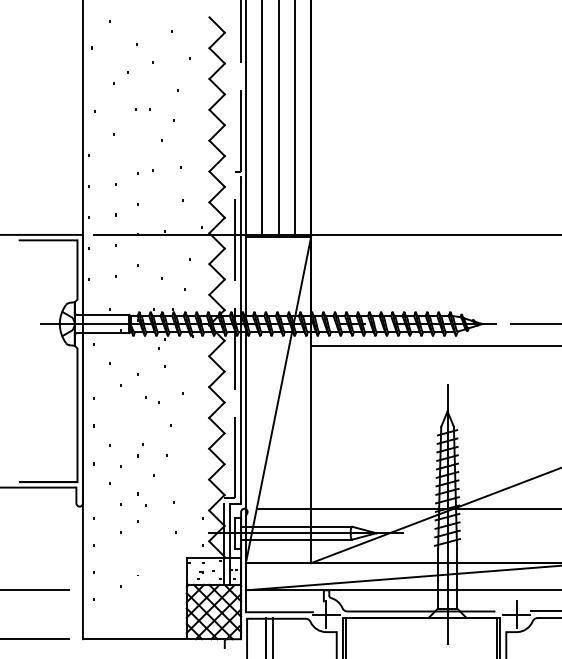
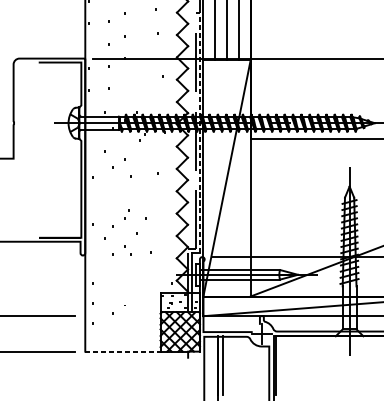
line: (240, 339) -> (199, 134), solid -> dashed
line: (134, 639) -> (122, 351), solid -> dashed

